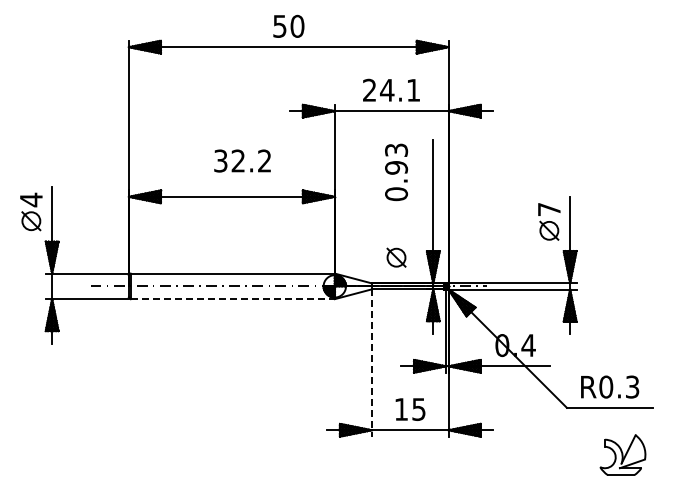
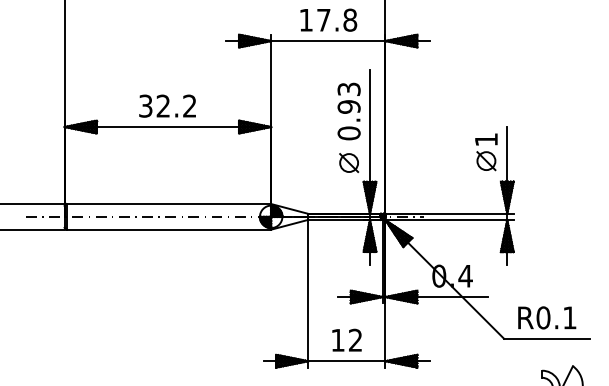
text: (391, 89) -> (328, 19), 24.1 -> 17.8
text: (242, 160) -> (167, 105), moved
text: (396, 172) -> (349, 111), moved
text: (549, 209) -> (486, 139), 7 -> 1
part: (396, 257) -> (349, 162), moved
line: (232, 299) -> (168, 230), dashed -> solid
line: (371, 363) -> (307, 294), dashed -> solid
text: (632, 386) -> (569, 317), R0.3 -> R0.1
text: (418, 409) -> (355, 340), 15 -> 12

